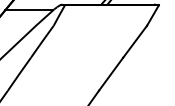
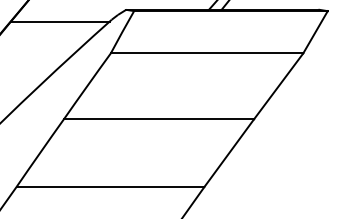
line: (100, 25) -> (207, 52), added
line: (76, 57) -> (157, 118), added
line: (53, 90) -> (110, 186), added

